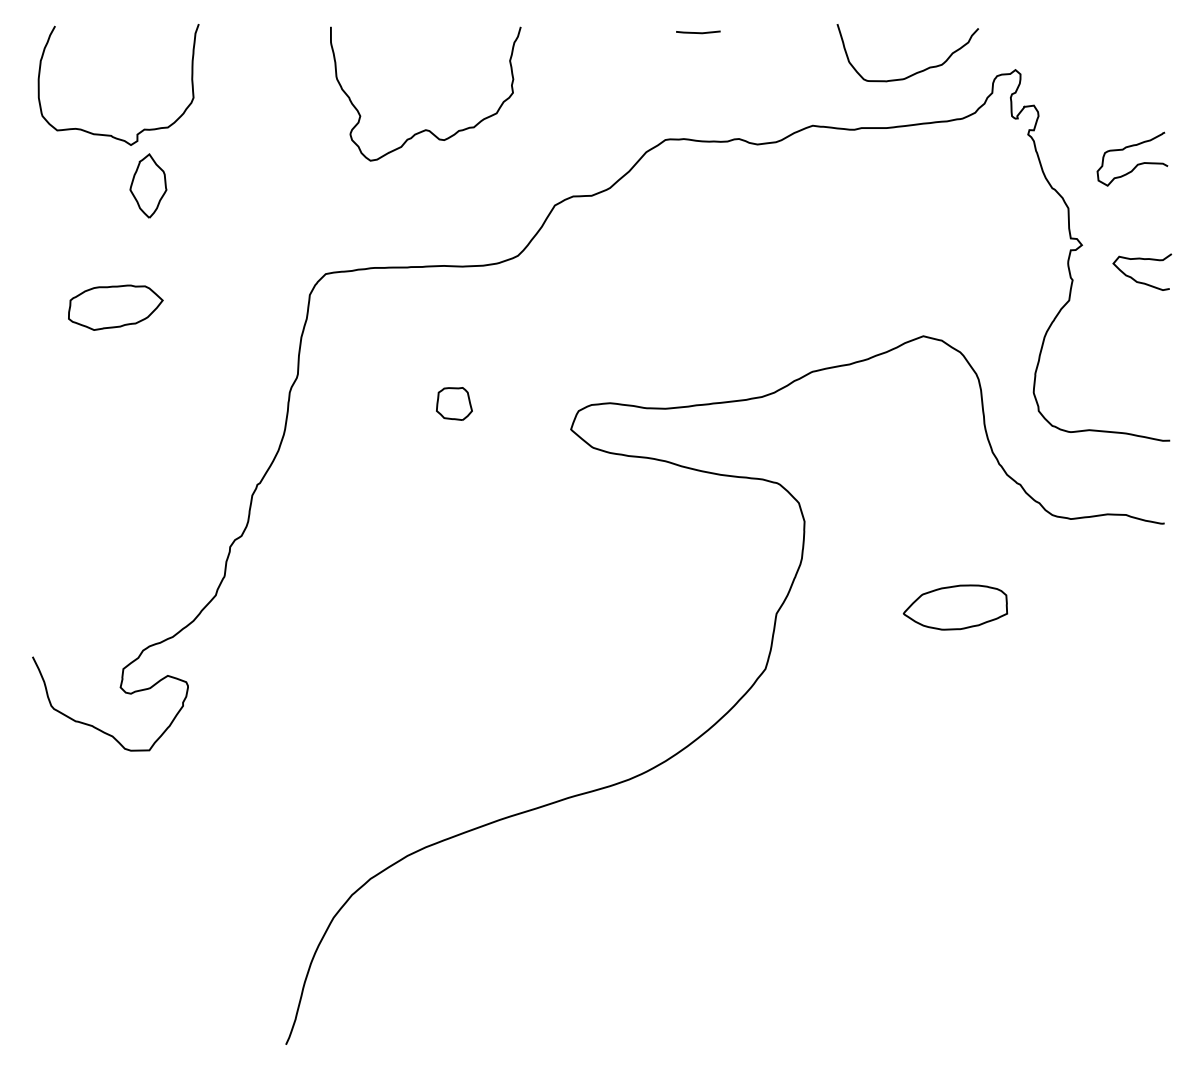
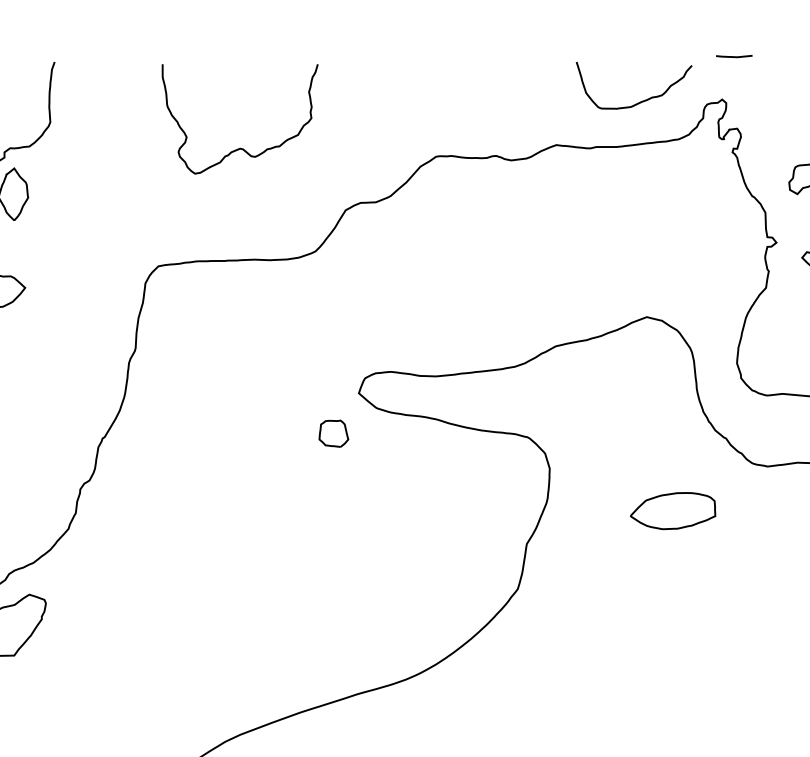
curve: (698, 32) -> (734, 56), moved
part: (454, 403) -> (333, 433), moved
part: (955, 607) -> (673, 511), moved

